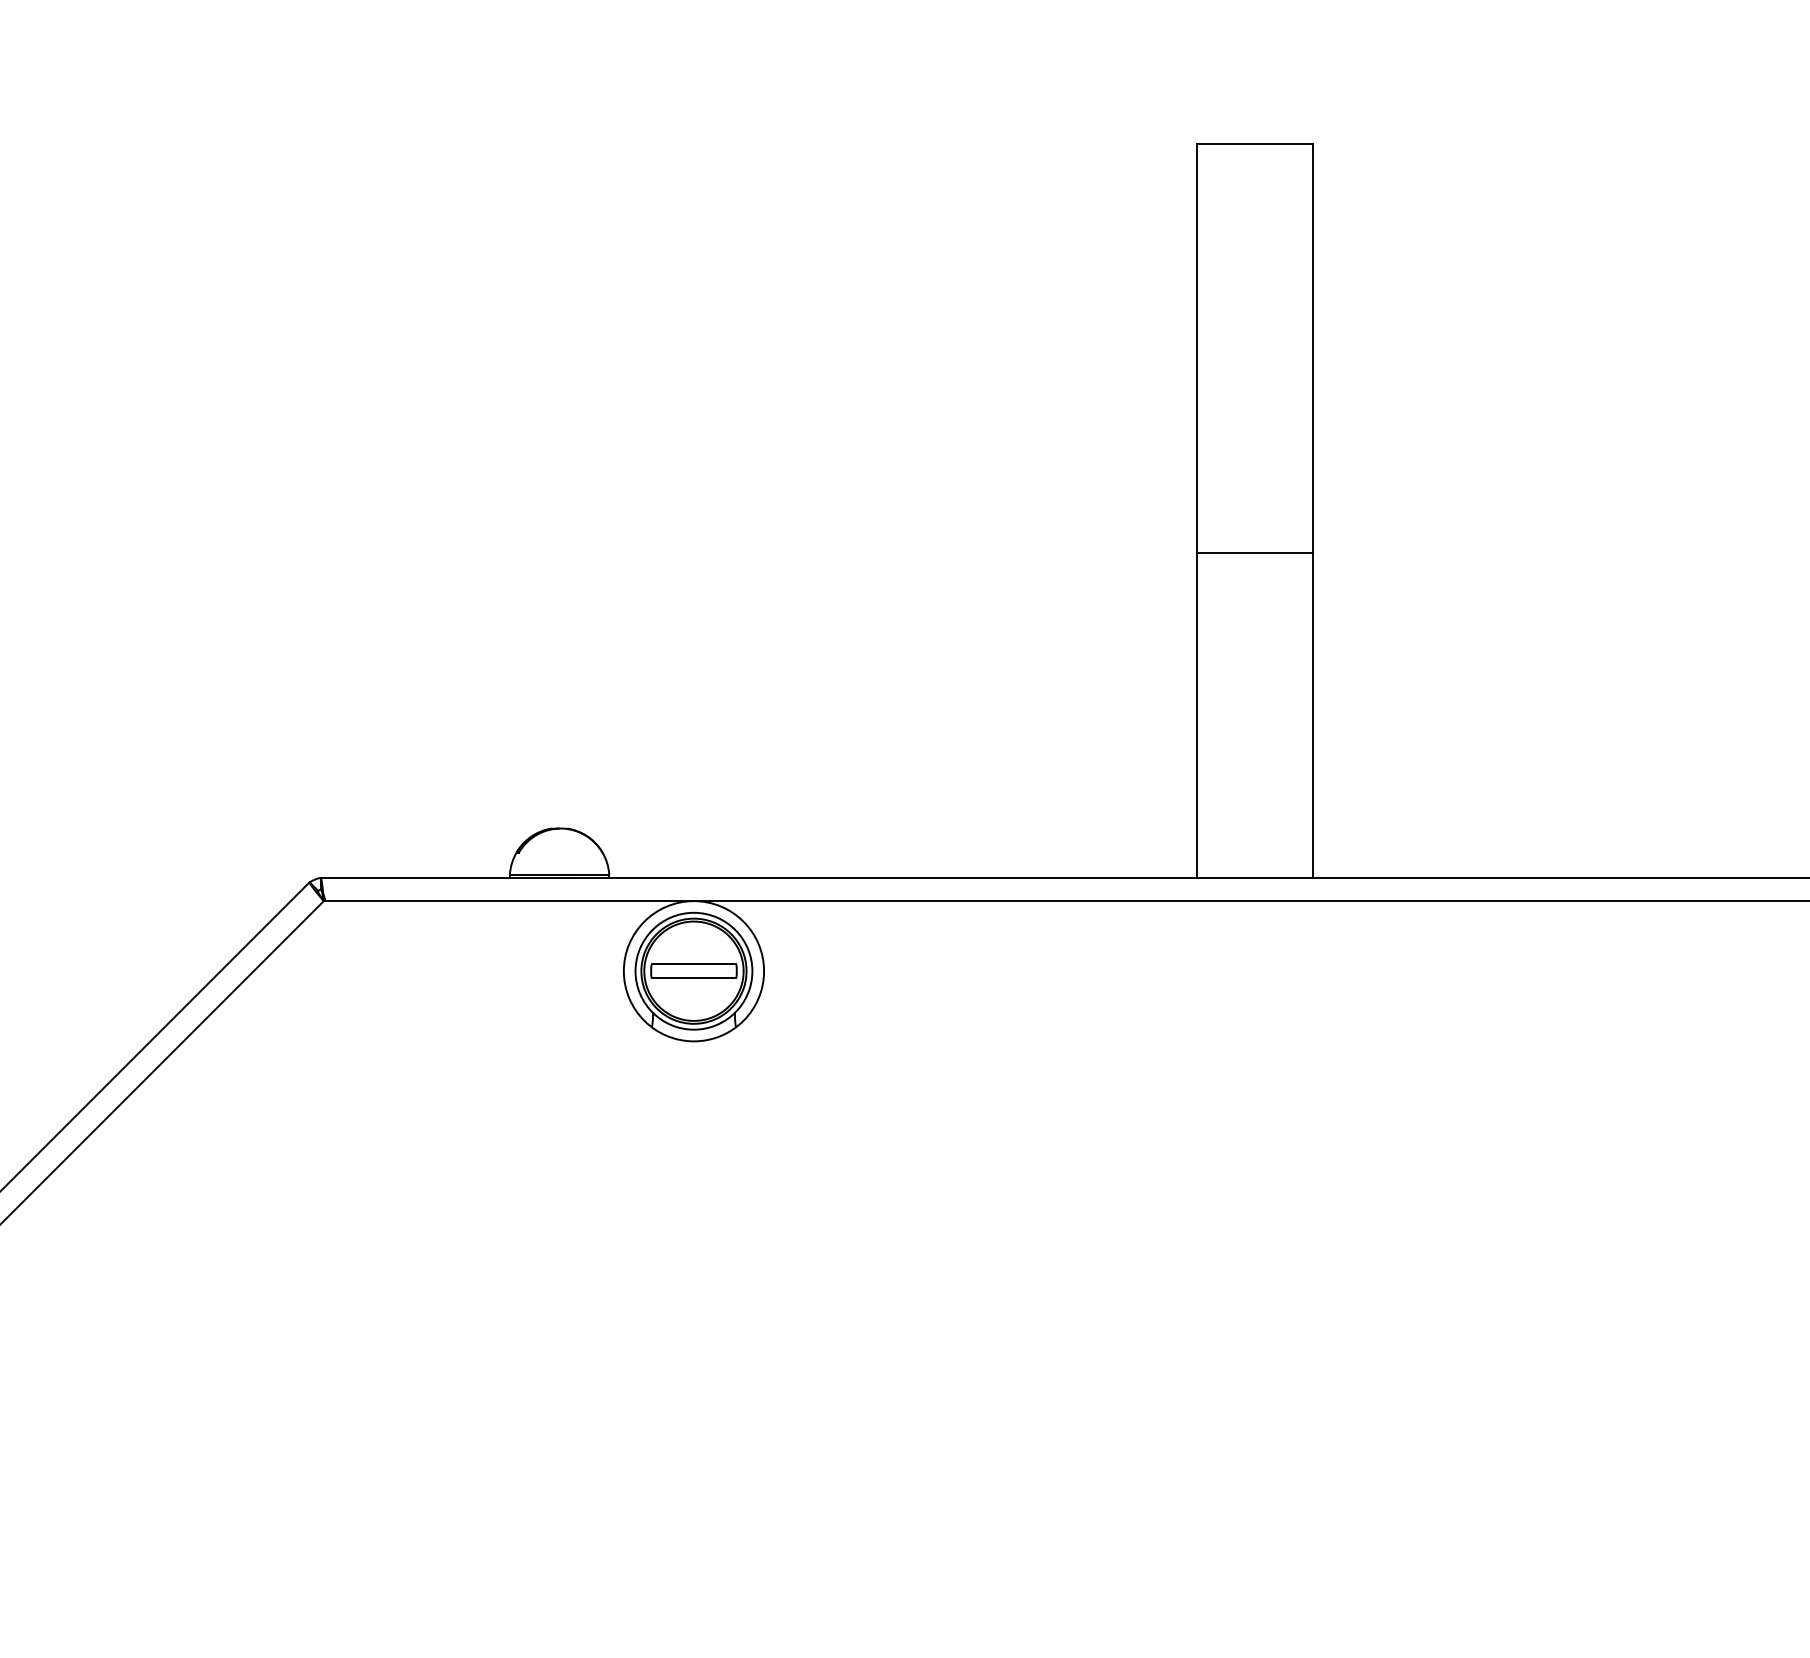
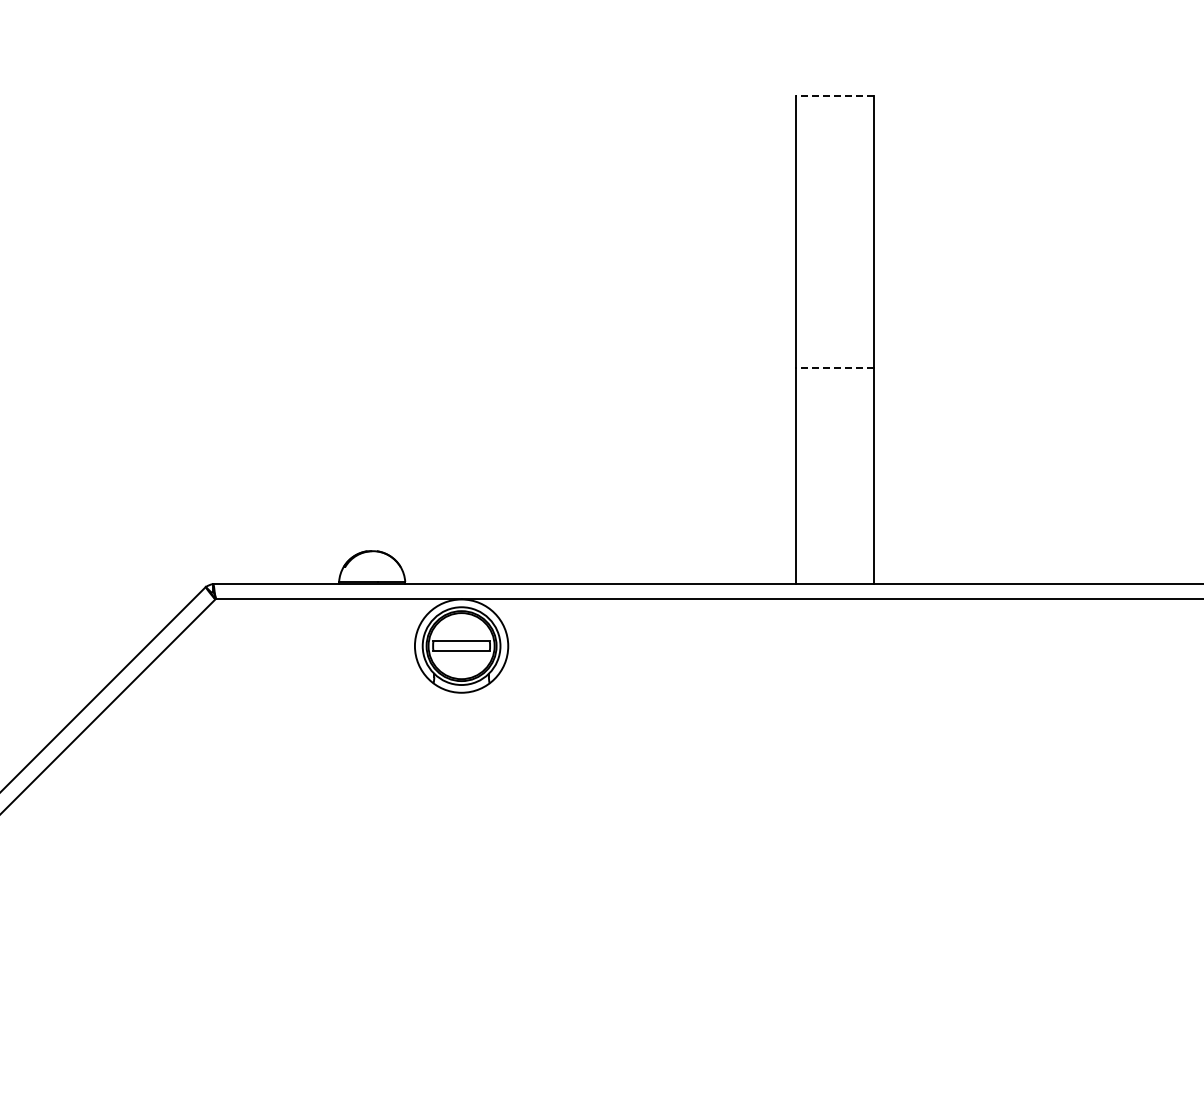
line: (1254, 145) -> (834, 96), solid -> dashed
line: (1254, 553) -> (834, 368), solid -> dashed

